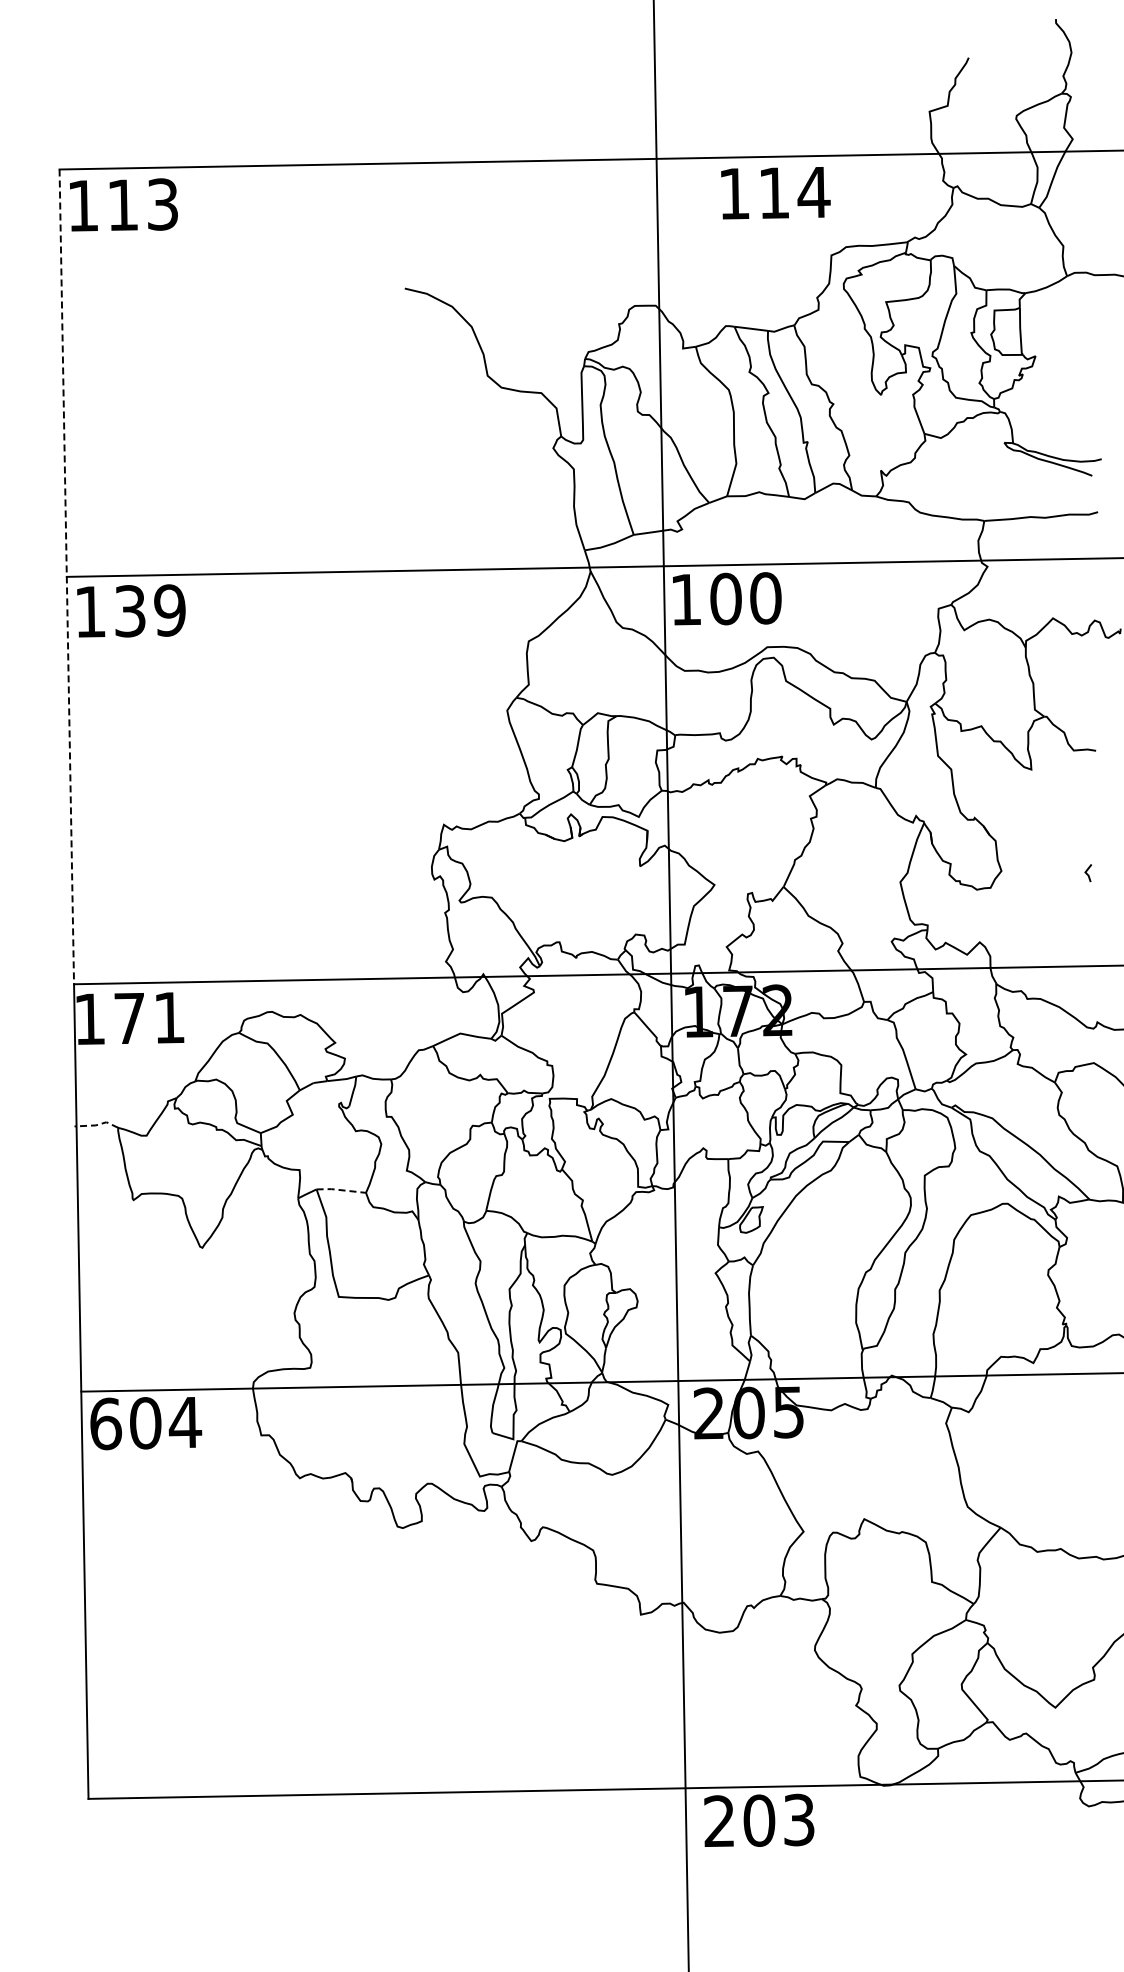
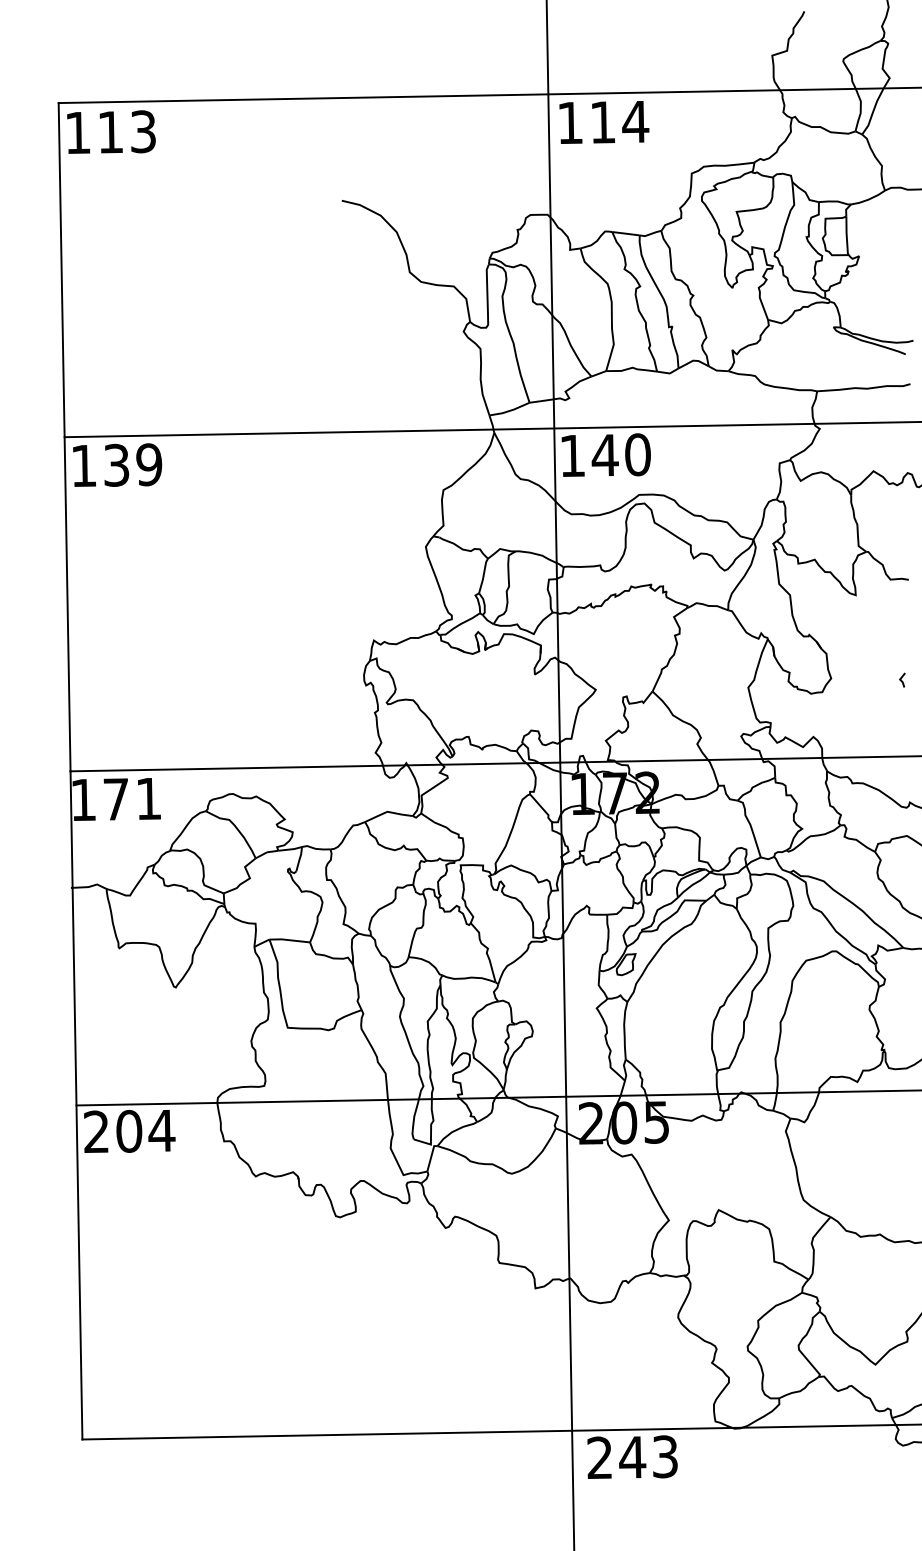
text: (775, 193) -> (604, 122), moved
line: (66, 577) -> (64, 437), dashed -> solid
text: (725, 598) -> (604, 454), 100 -> 140
line: (97, 1124) -> (89, 886), dashed -> solid
line: (341, 1190) -> (289, 940), dashed -> solid
text: (105, 1423) -> (96, 1131), 604 -> 204
text: (759, 1820) -> (632, 1457), 203 -> 243

